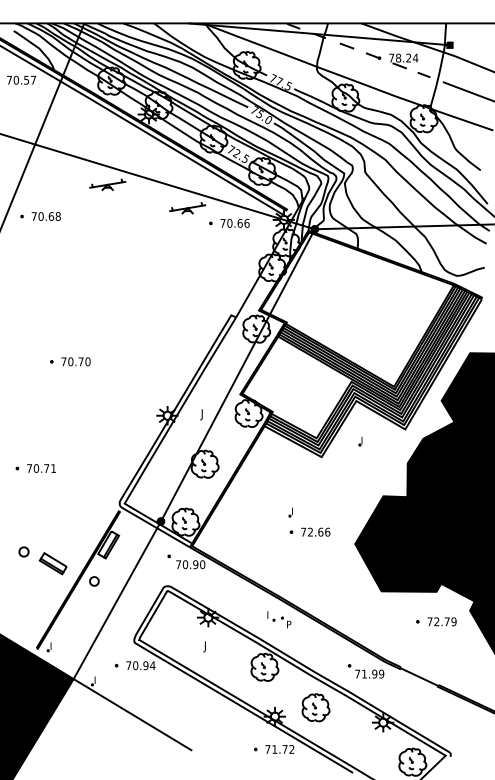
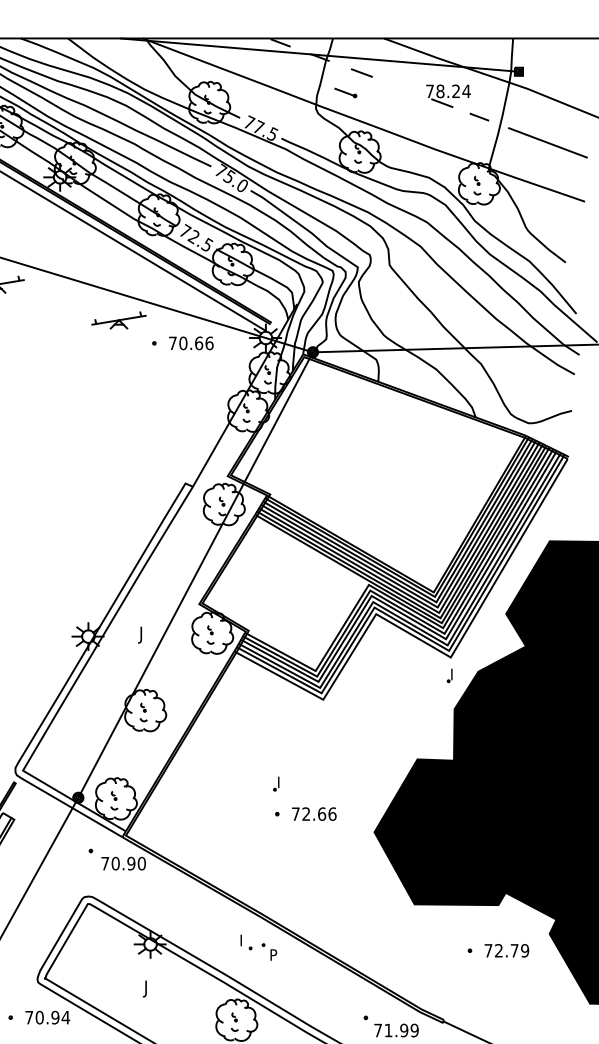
part: (373, 55) -> (345, 91), moved
part: (360, 441) -> (449, 675), moved

